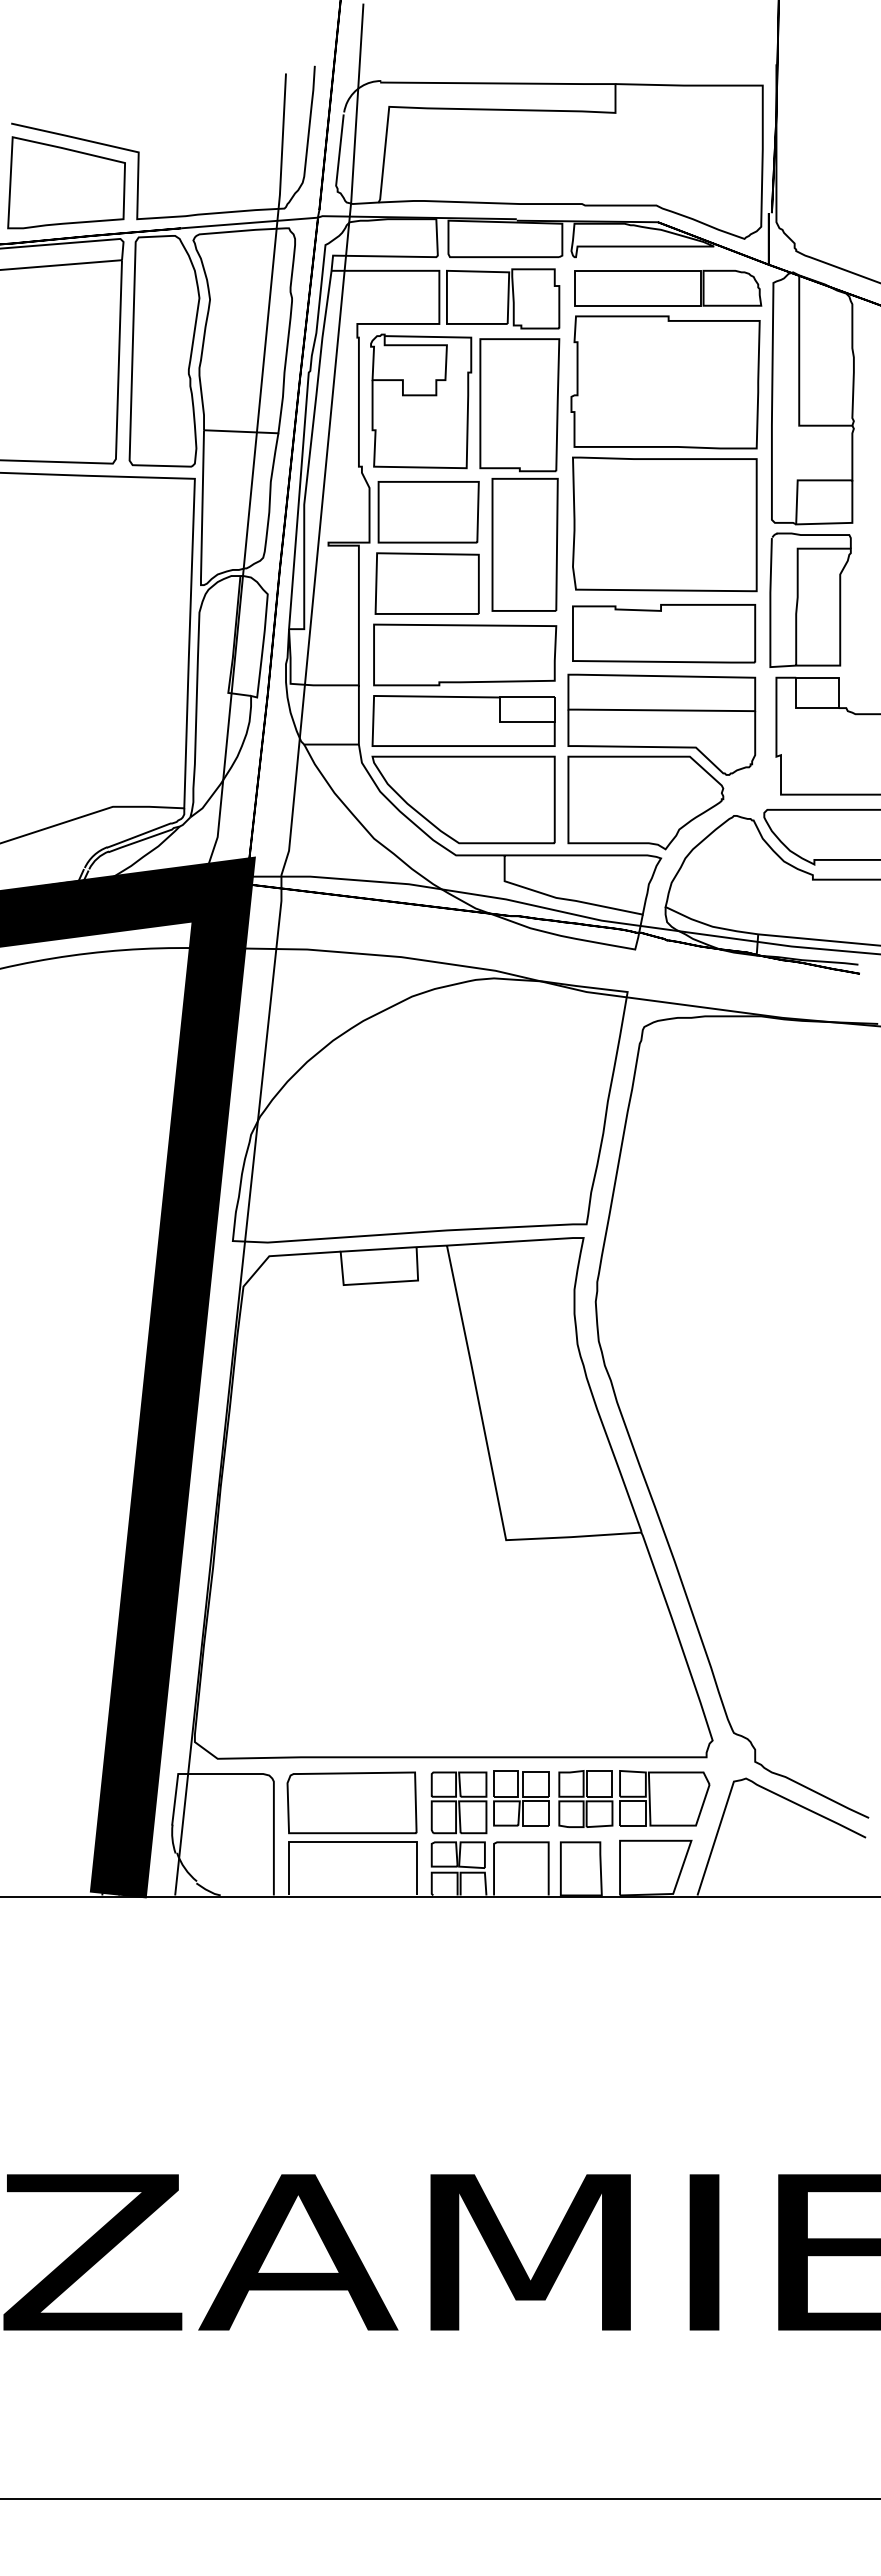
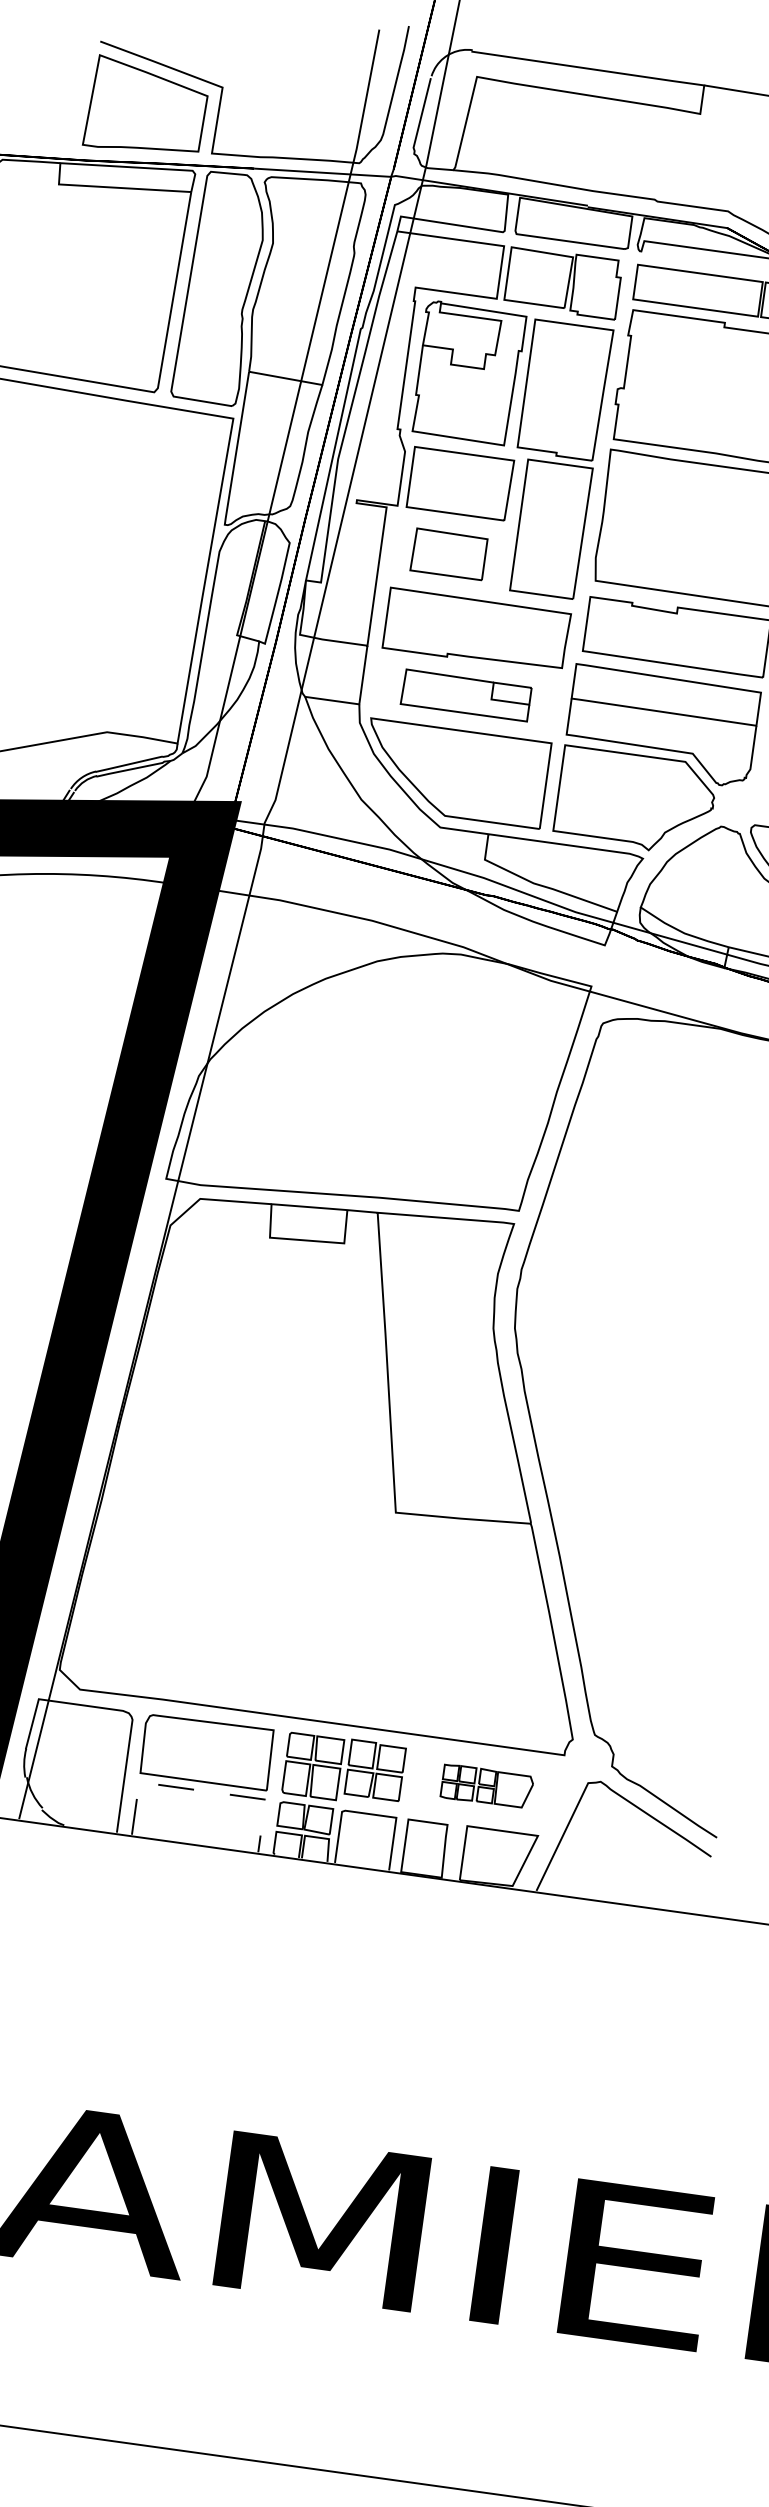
part: (426, 583) -> (448, 554), size x0.7
part: (463, 720) -> (466, 694), size x0.7
part: (634, 1798) -> (487, 1786), size x0.6
line: (352, 1842) -> (202, 1791), solid -> dashed

